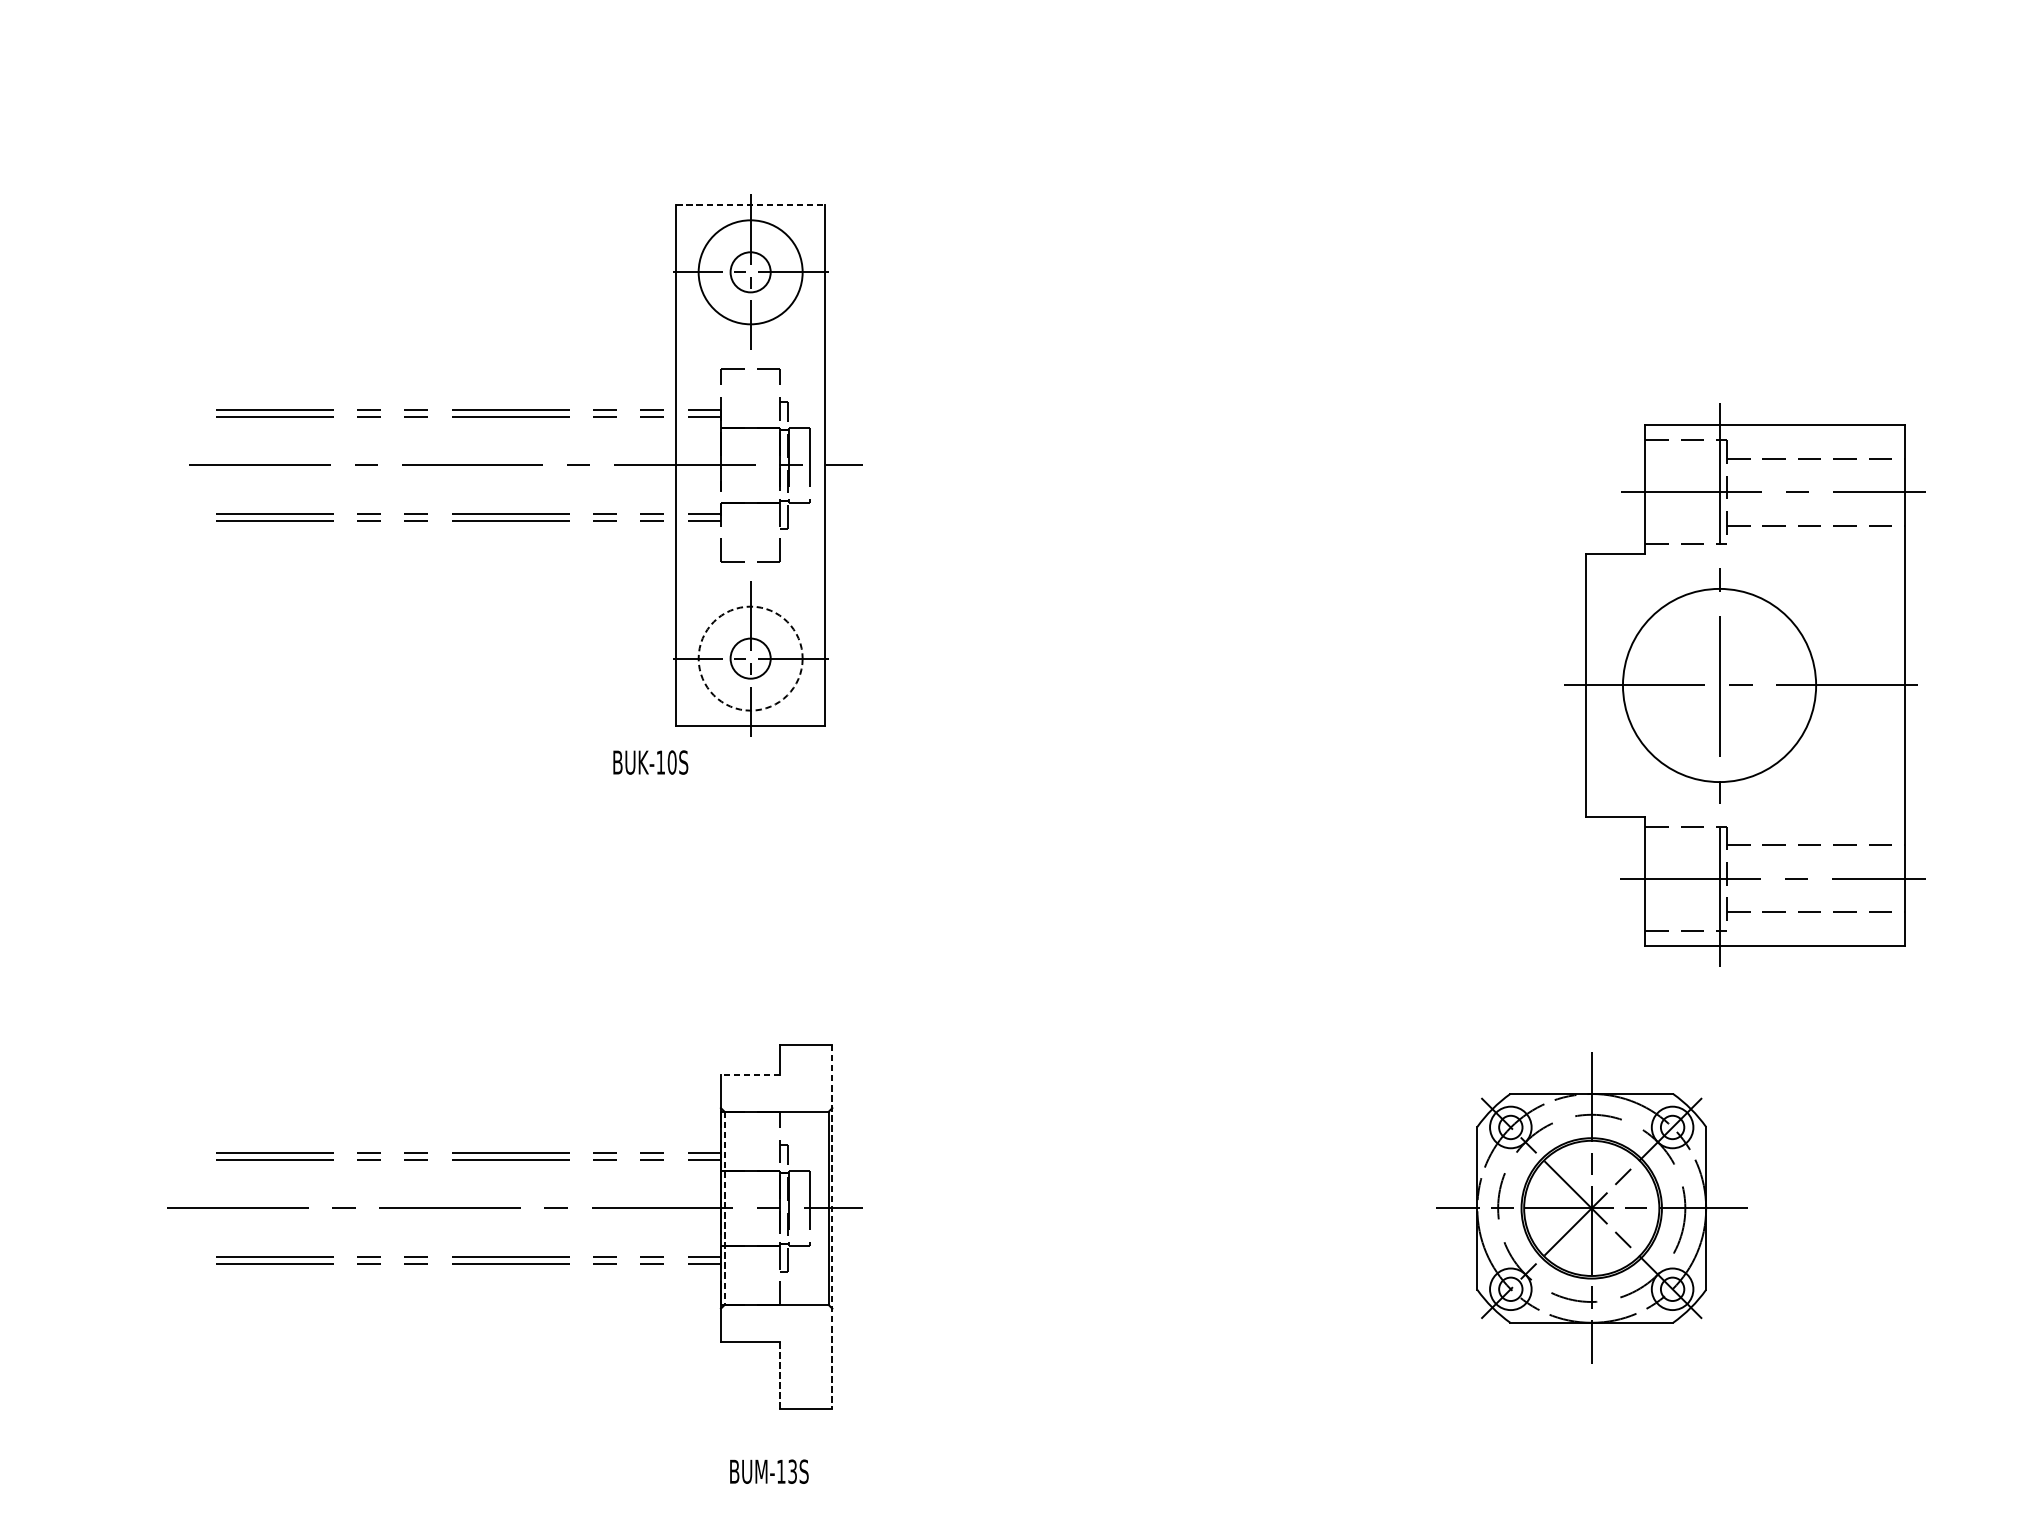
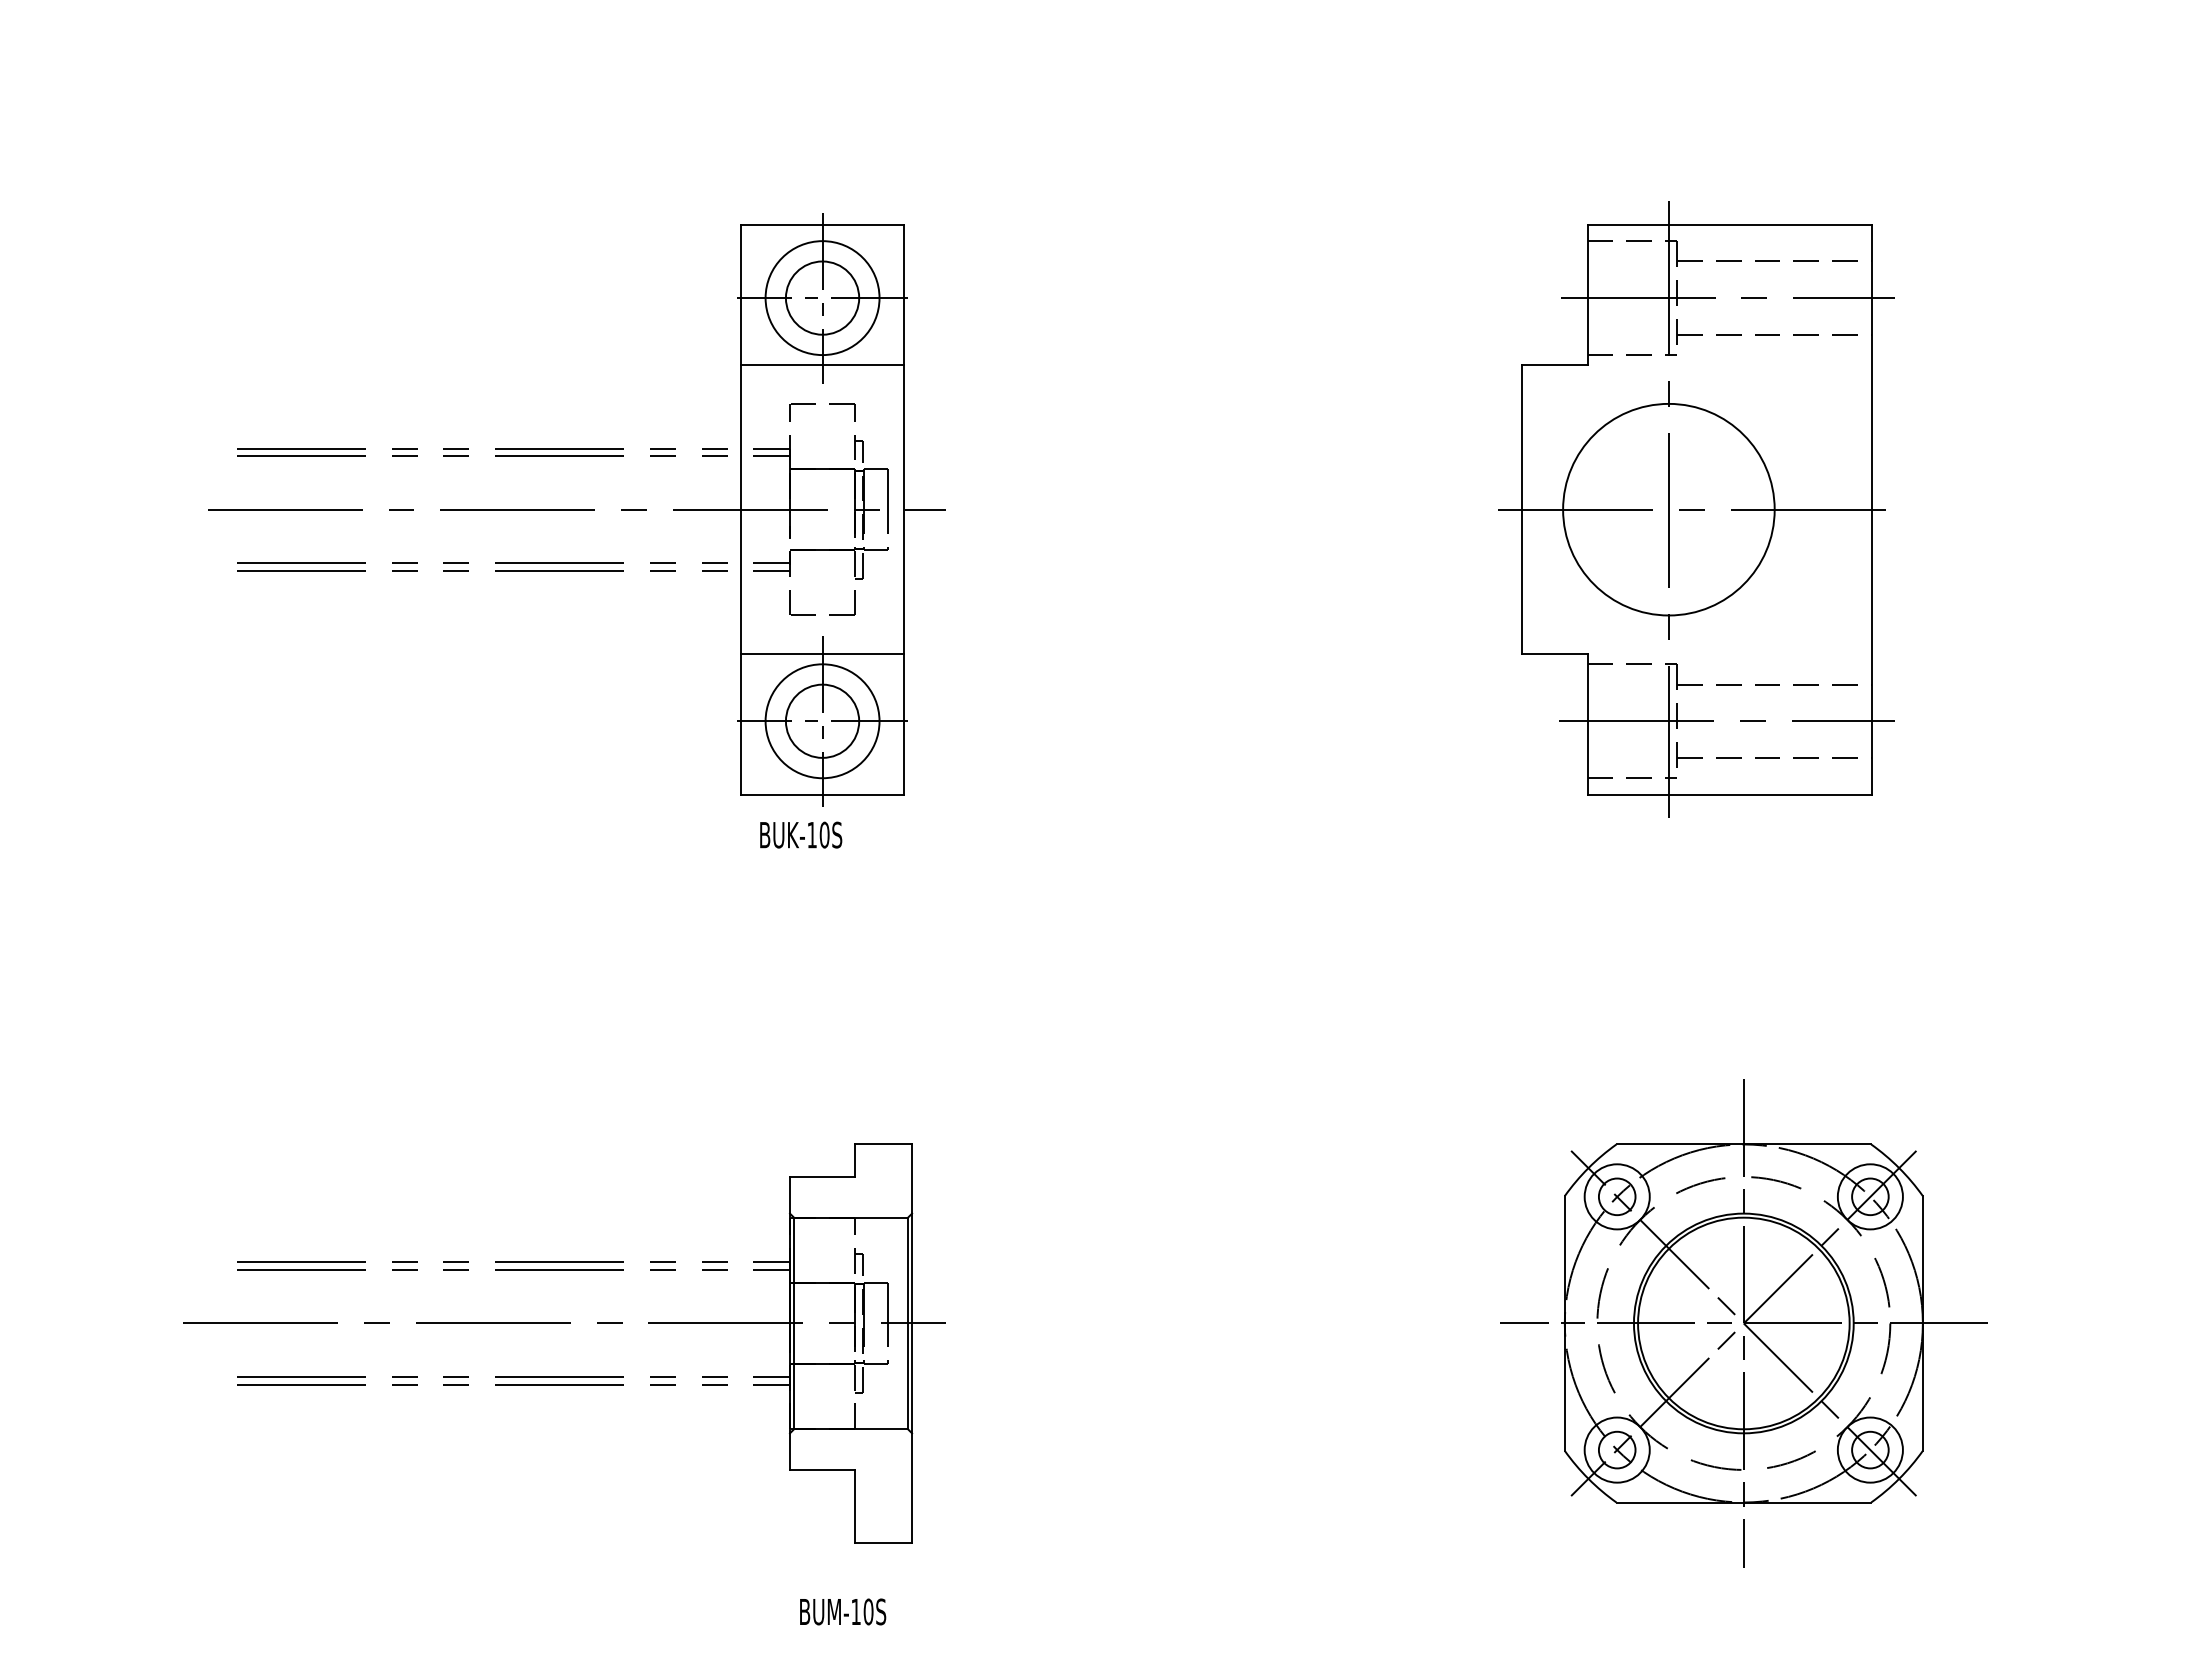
line: (751, 205) -> (823, 224), dashed -> solid
circle: (750, 271) -> (822, 297), size x1.67
line: (750, 333) -> (822, 365), added
line: (750, 597) -> (822, 654), added
circle: (750, 657) -> (822, 720), size x1.67
circle: (750, 658) -> (822, 721), dashed -> solid
part: (1744, 685) -> (1696, 509), moved
text: (651, 762) -> (801, 834), moved
line: (750, 1075) -> (822, 1177), dashed -> solid
line: (725, 1208) -> (794, 1323), dashed -> solid
part: (1591, 1208) -> (1743, 1323), size x1.43
line: (832, 1227) -> (912, 1344), dashed -> solid
line: (780, 1375) -> (855, 1506), dashed -> solid
text: (792, 1471) -> (868, 1611), BUM-13S -> BUM-10S

